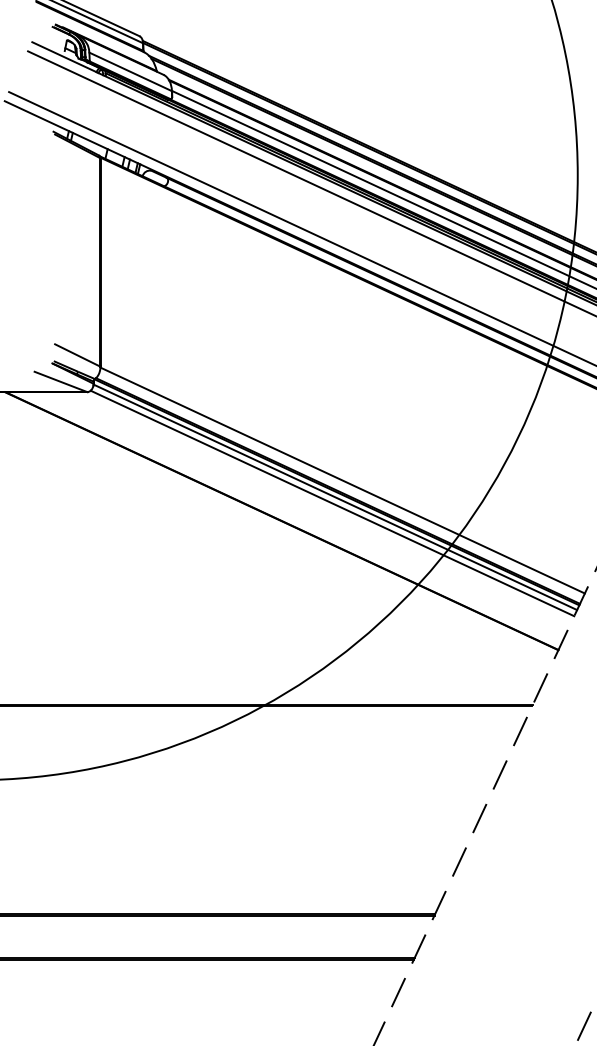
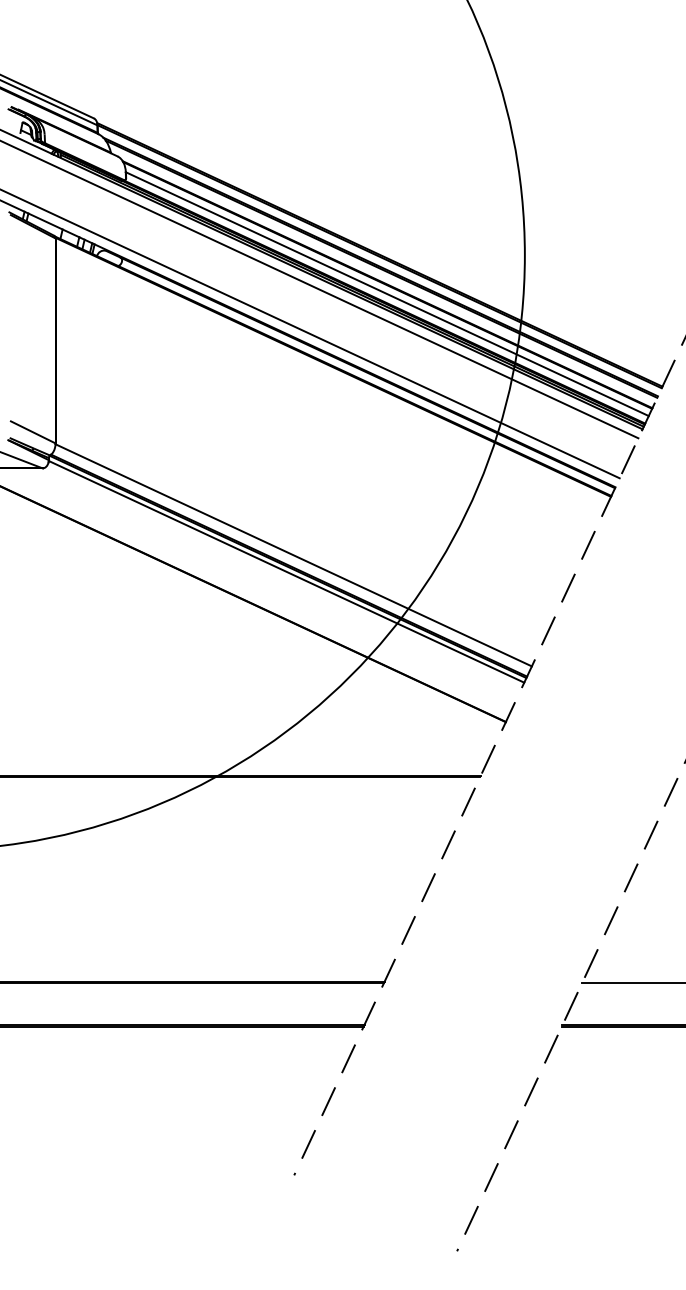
line: (129, 71) -> (84, 153), removed
line: (332, 503) -> (283, 577), removed

